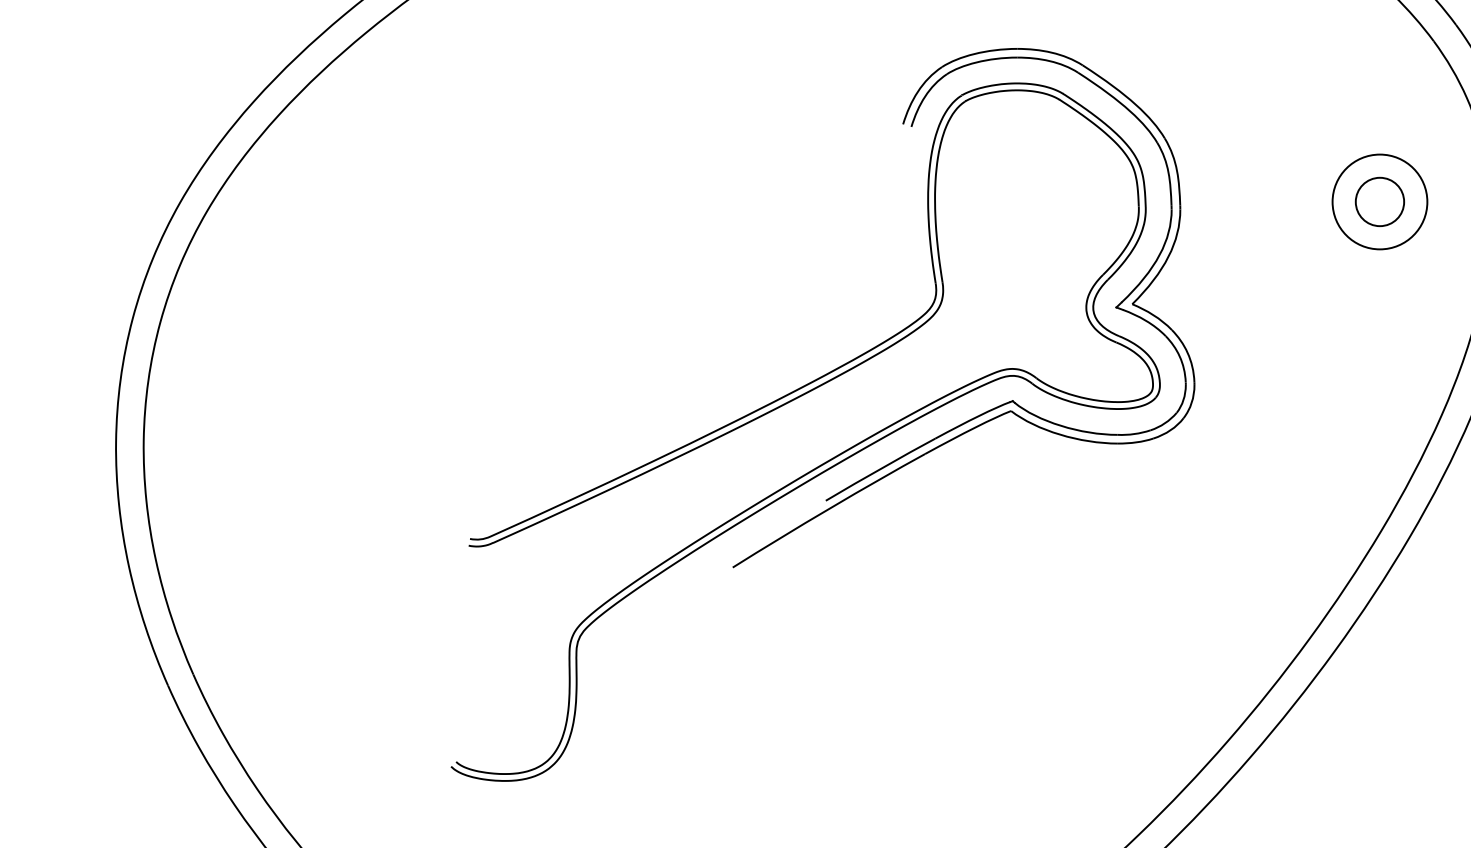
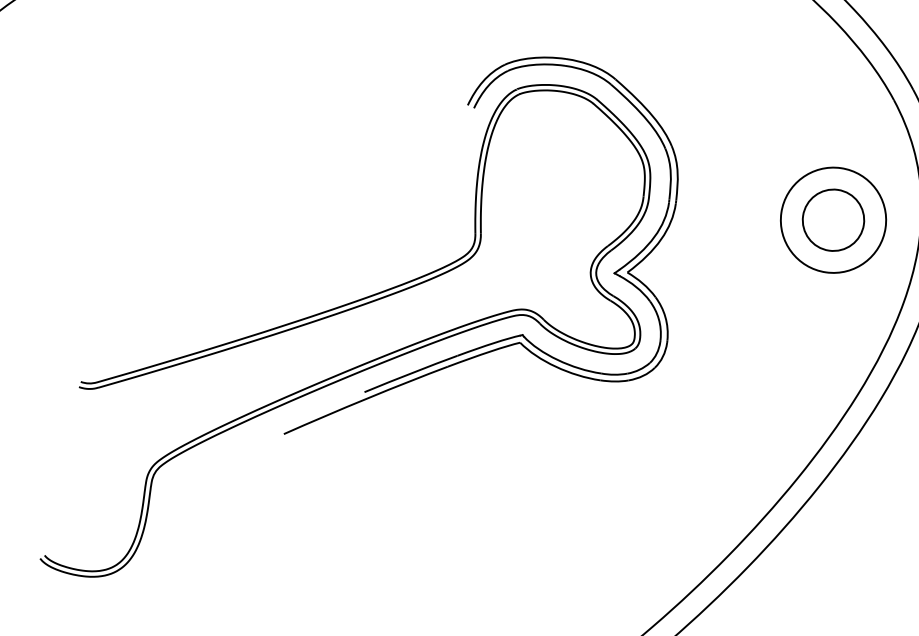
circle: (1379, 201) -> (833, 219), size x1.4
circle: (1379, 201) -> (833, 219), size x1.6

